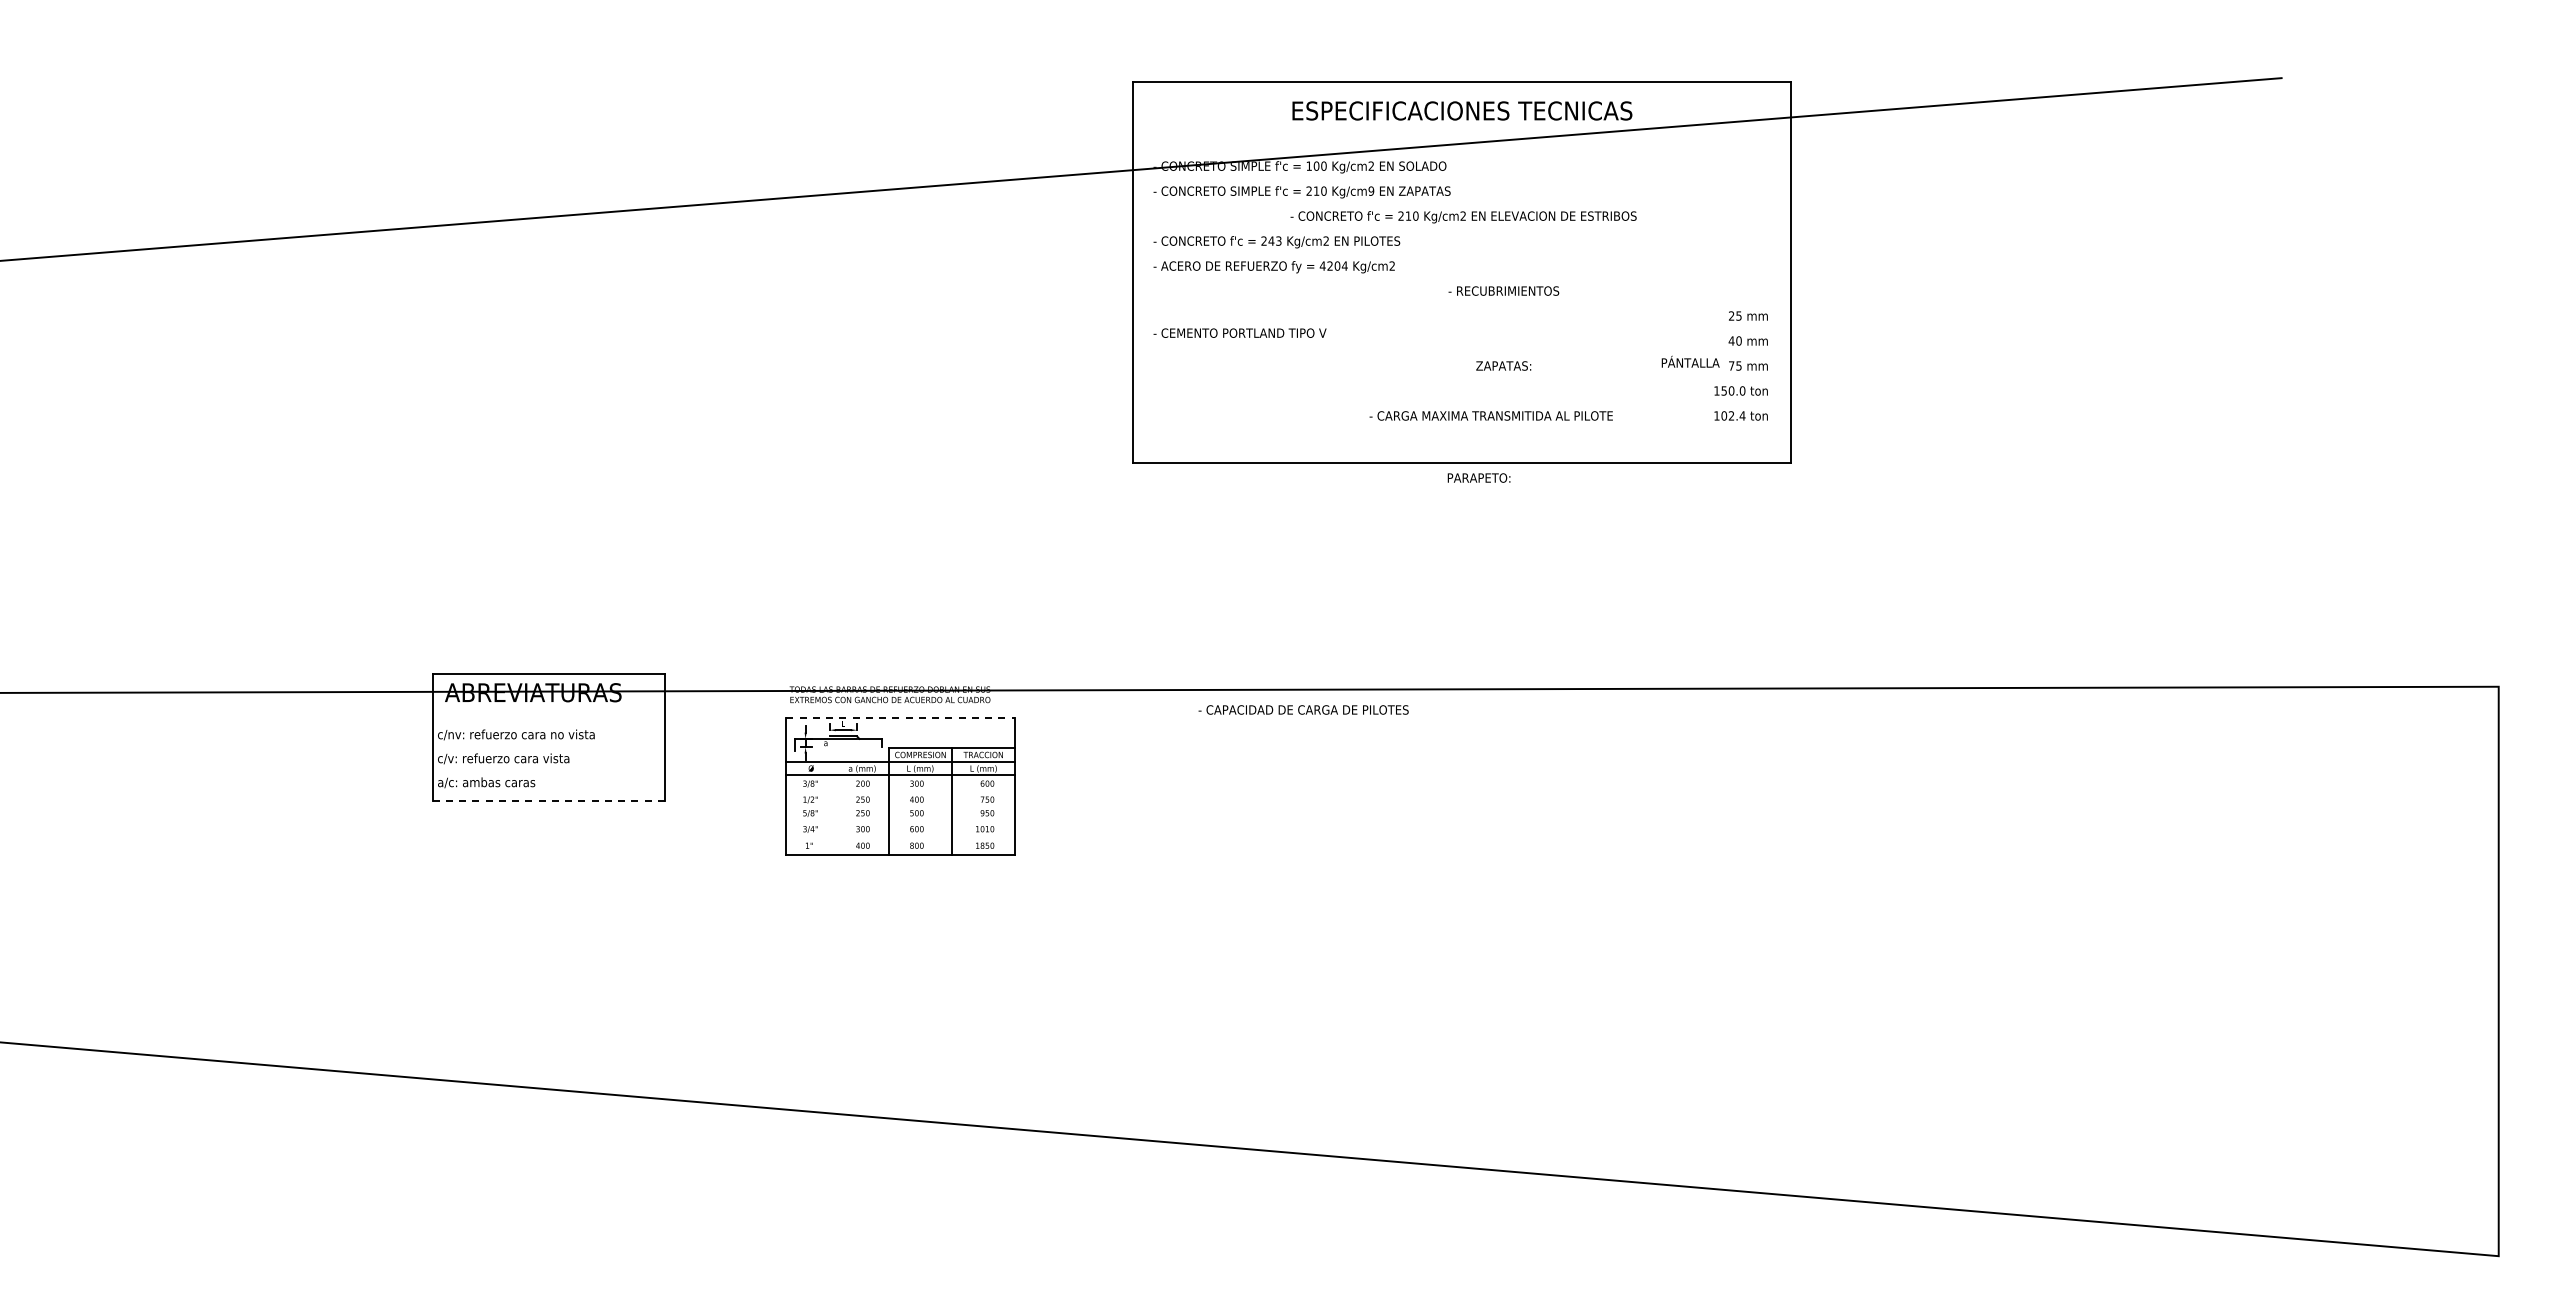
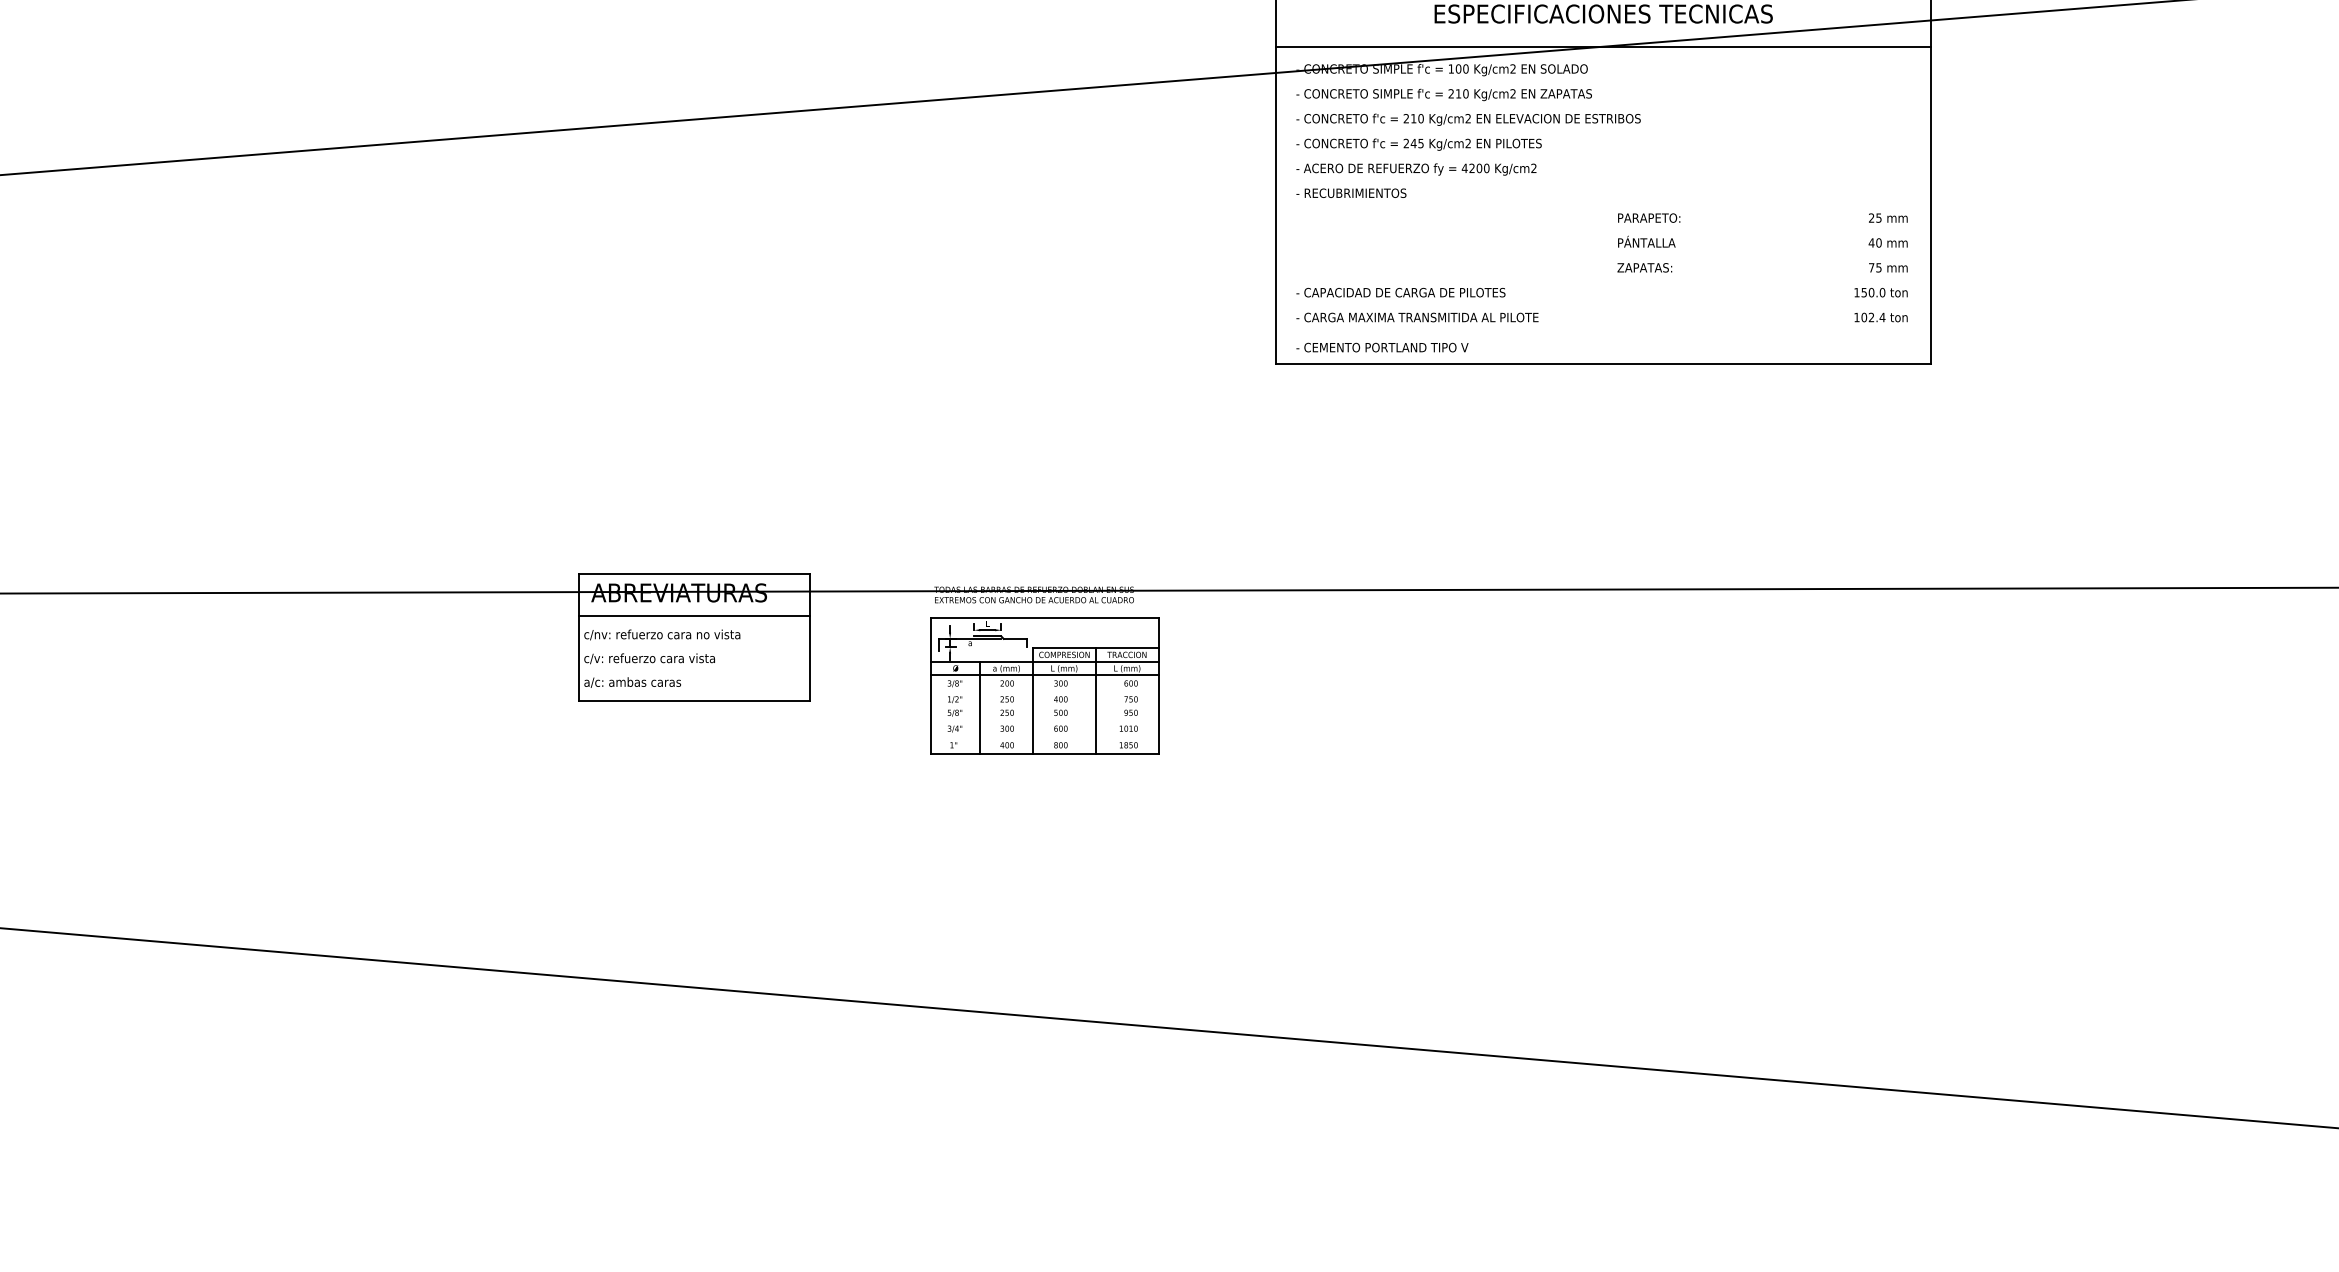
line: (1461, 144) -> (1602, 47), added
text: (1371, 190) -> (1513, 93), Kg/cm9 -> Kg/cm2
text: (1463, 217) -> (1468, 120), moved
text: (1278, 240) -> (1420, 142), 243 -> 245
text: (1344, 265) -> (1486, 167), 4204 -> 4200
text: (1503, 290) -> (1351, 192), moved
text: (1239, 332) -> (1381, 346), moved
text: (1690, 361) -> (1646, 241), moved
text: (1490, 415) -> (1416, 317), moved
text: (1478, 477) -> (1648, 217), moved
text: (1303, 709) -> (1400, 292), moved
line: (548, 715) -> (694, 615), added
line: (901, 717) -> (1045, 617), dashed -> solid
line: (548, 801) -> (694, 701), dashed -> solid
line: (836, 807) -> (980, 707), added

